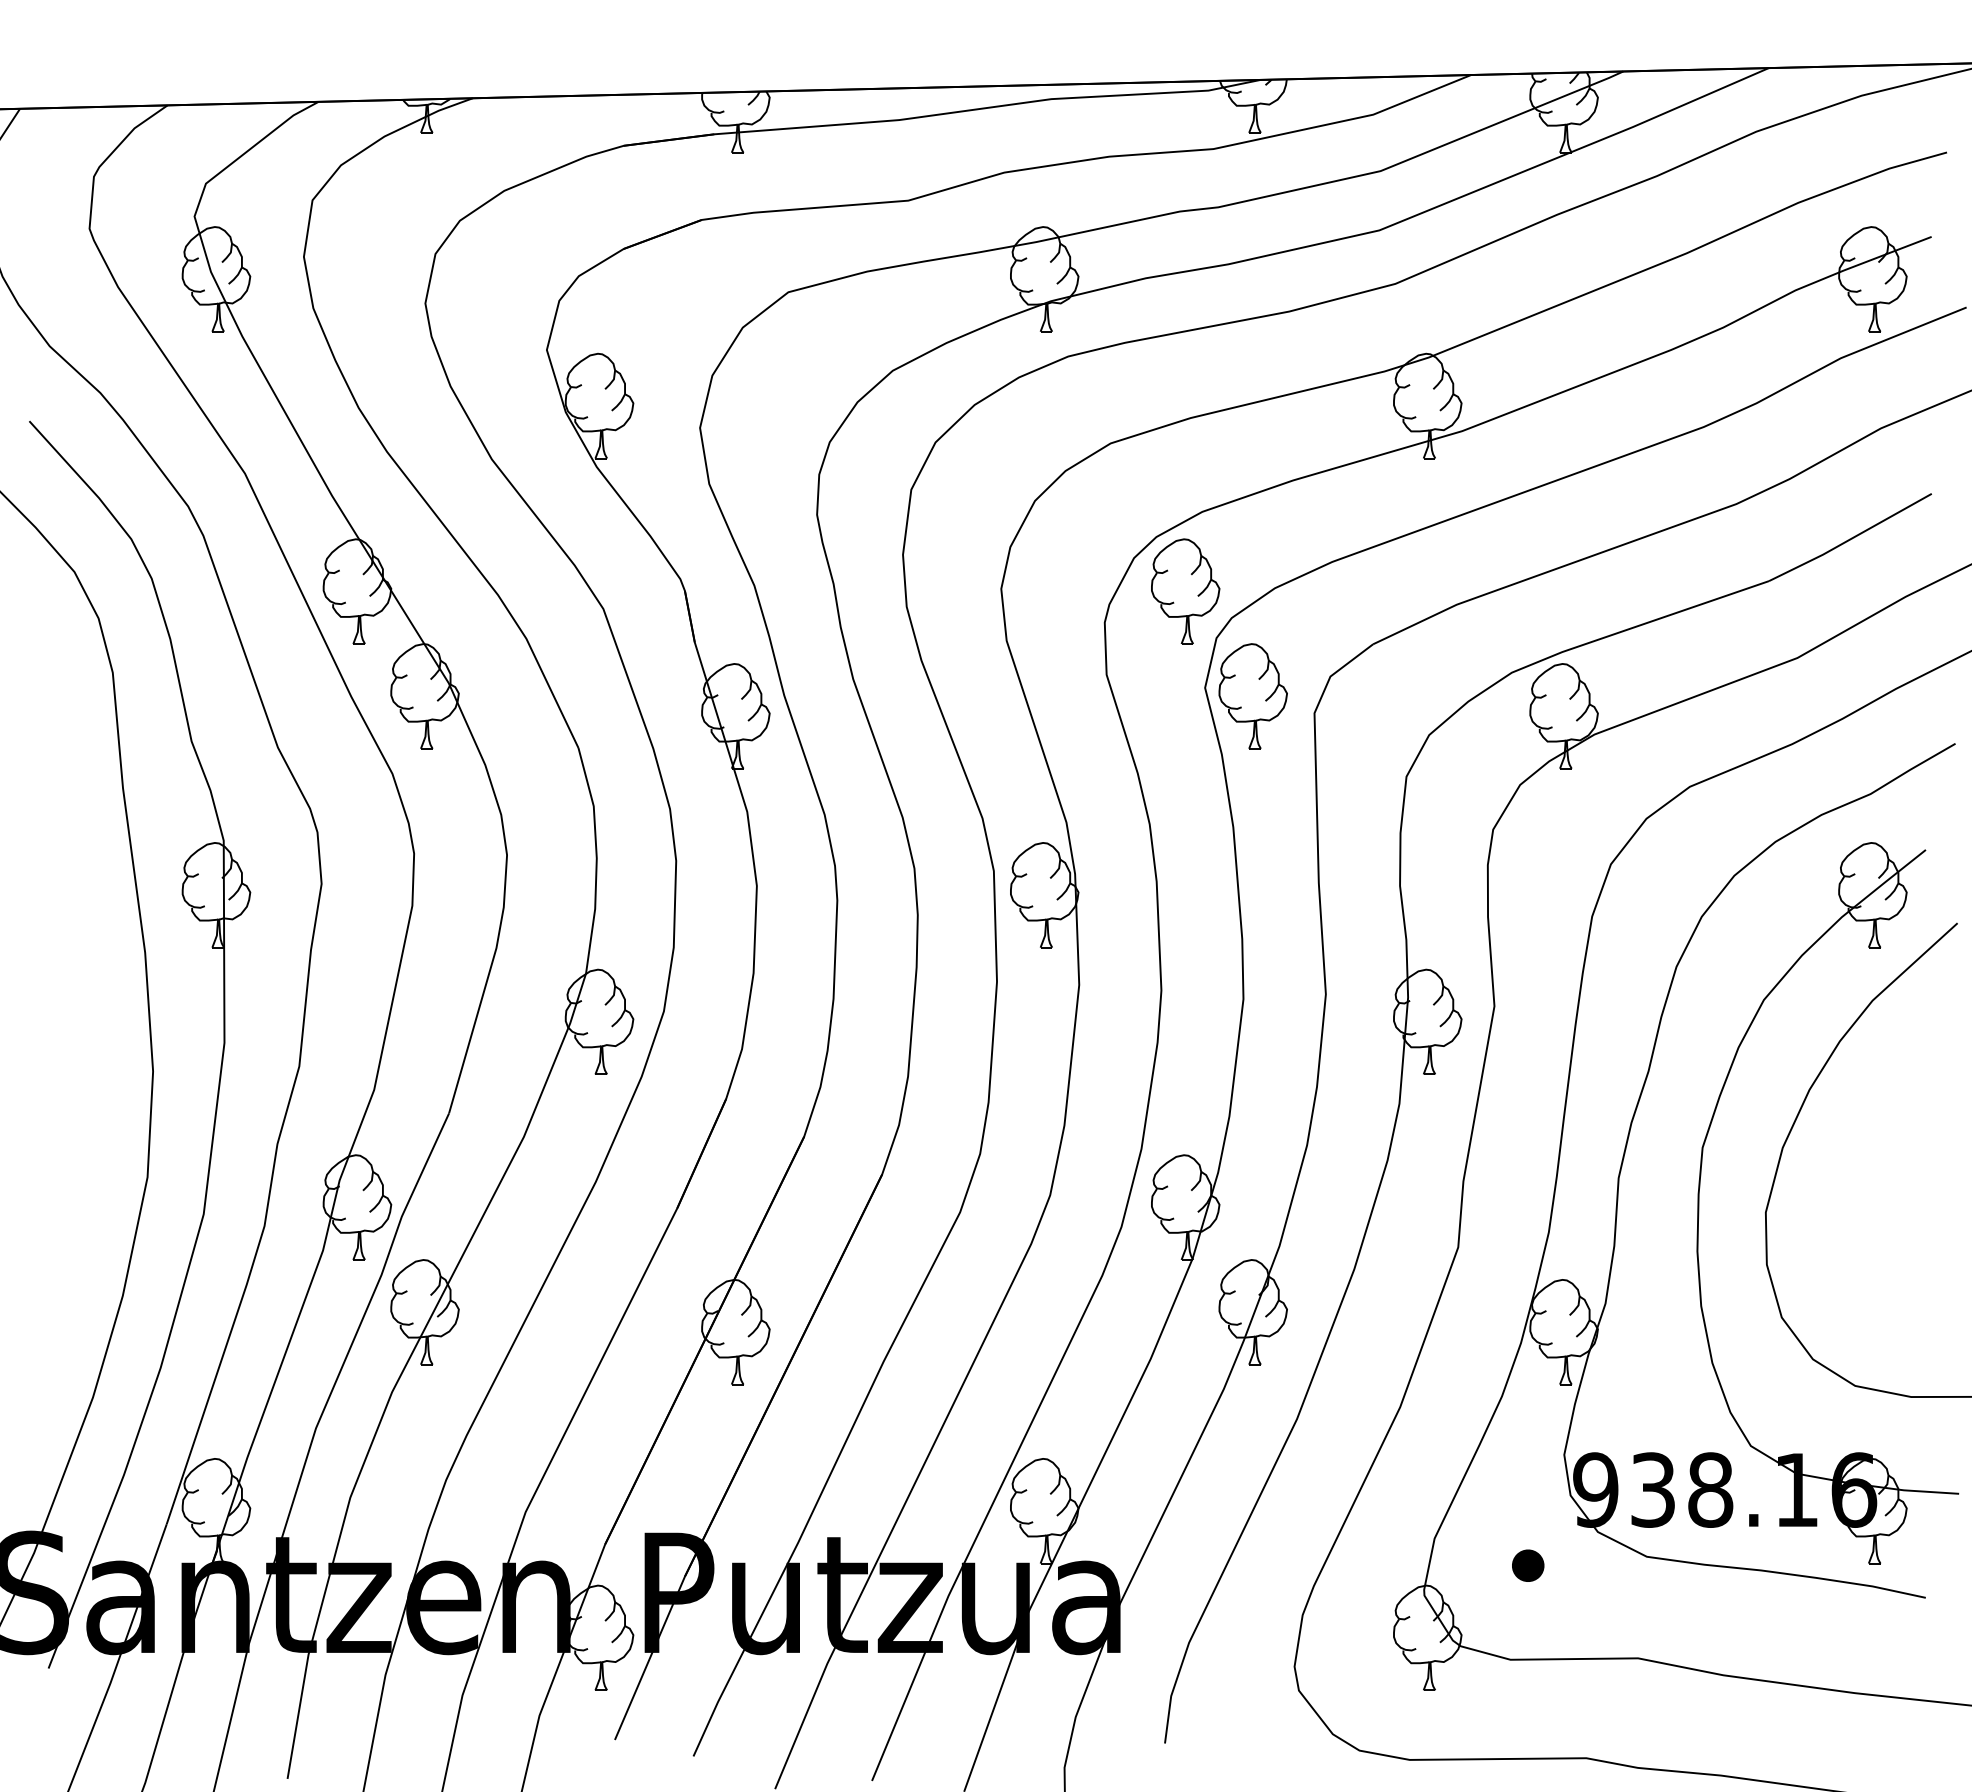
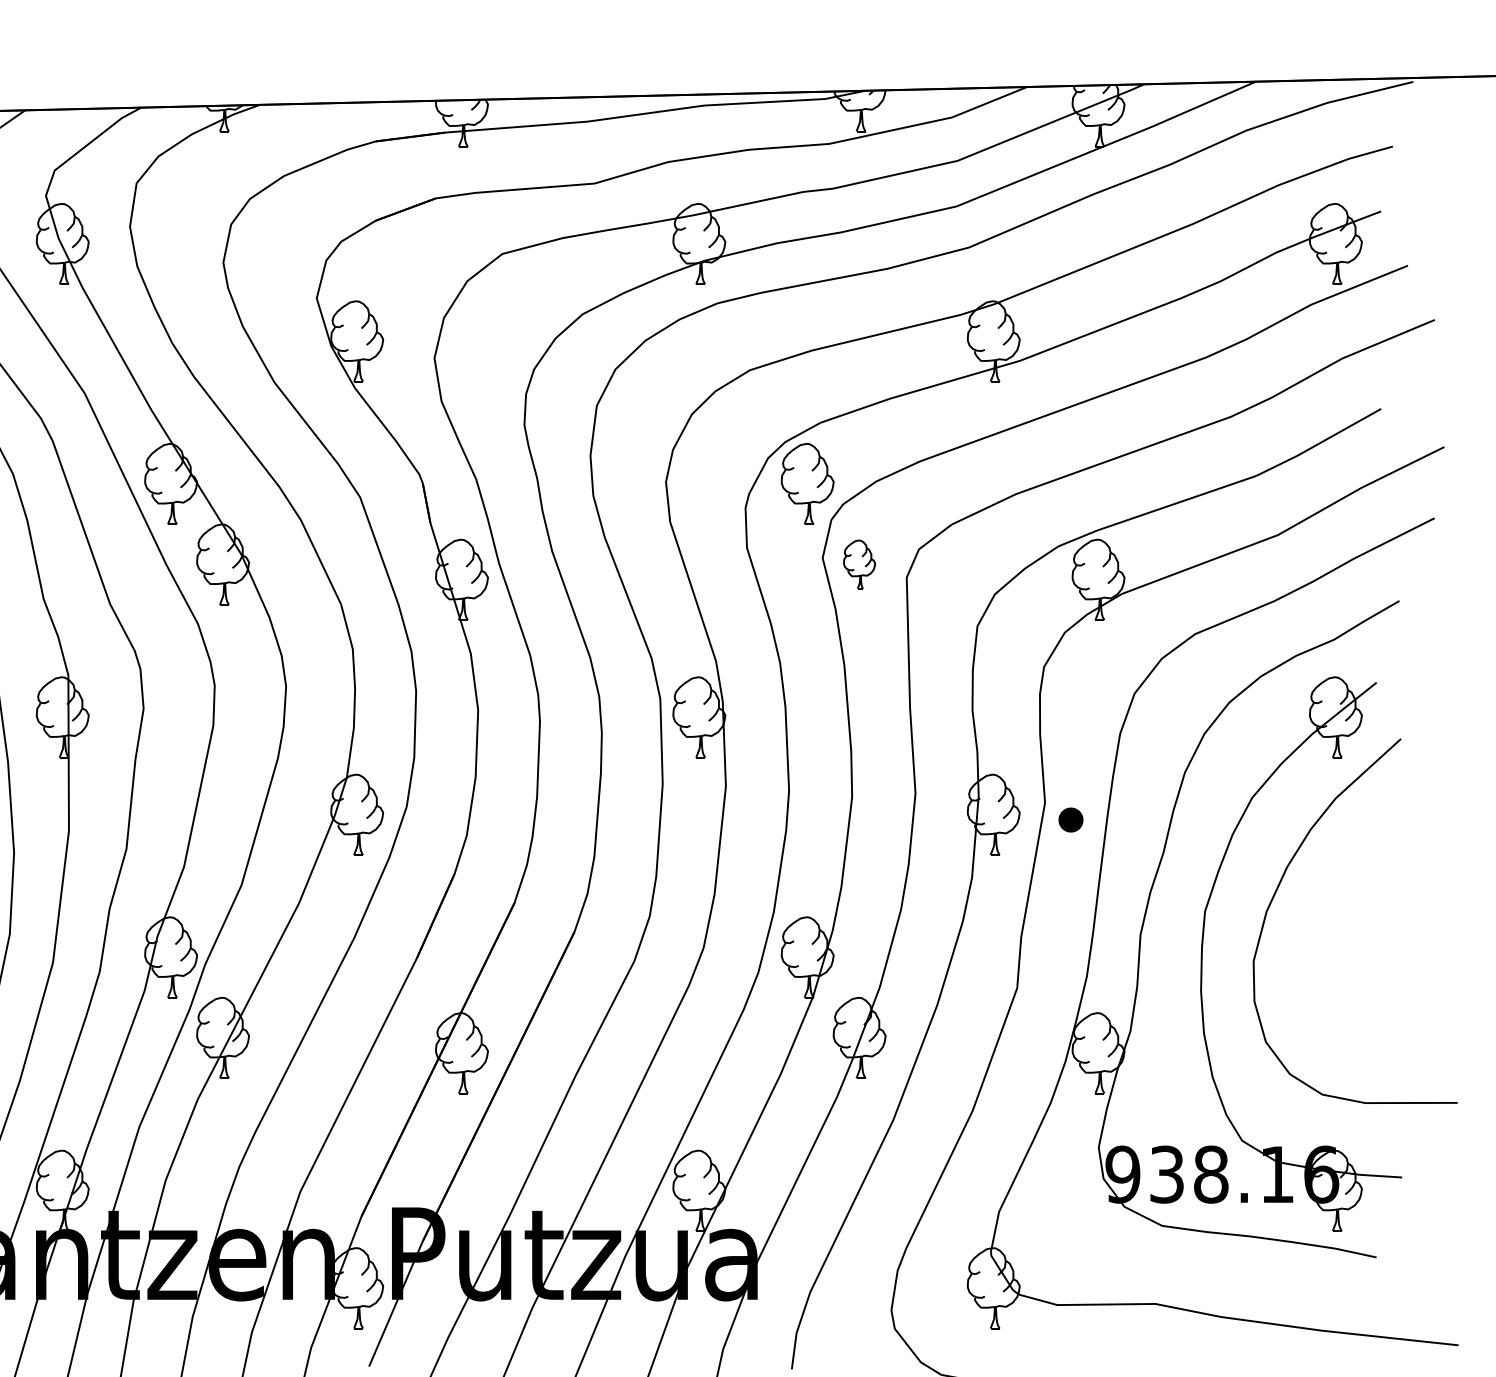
part: (1252, 696) -> (859, 564), size x0.6
part: (1528, 1565) -> (1071, 819), moved

